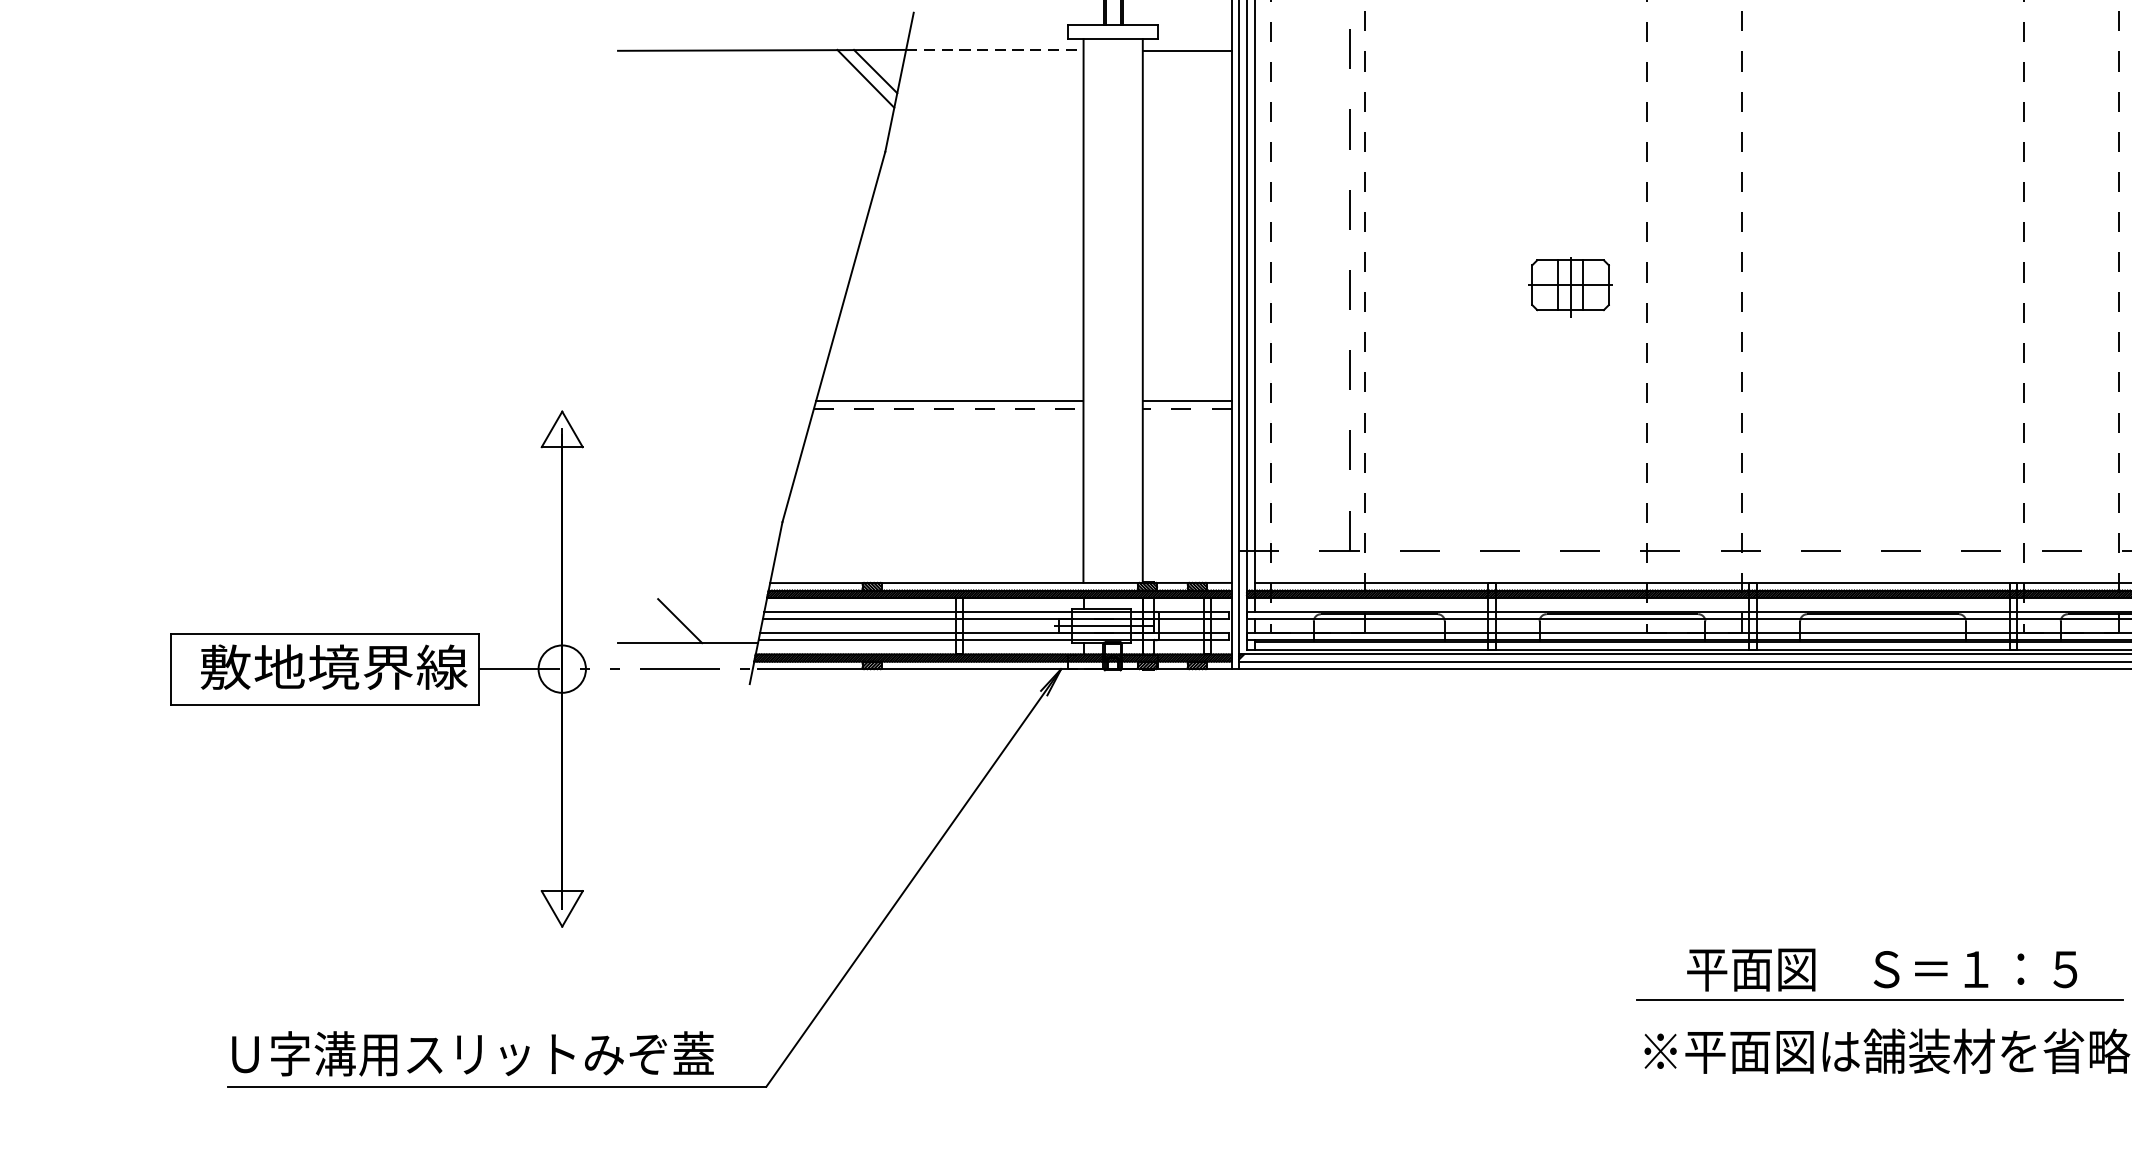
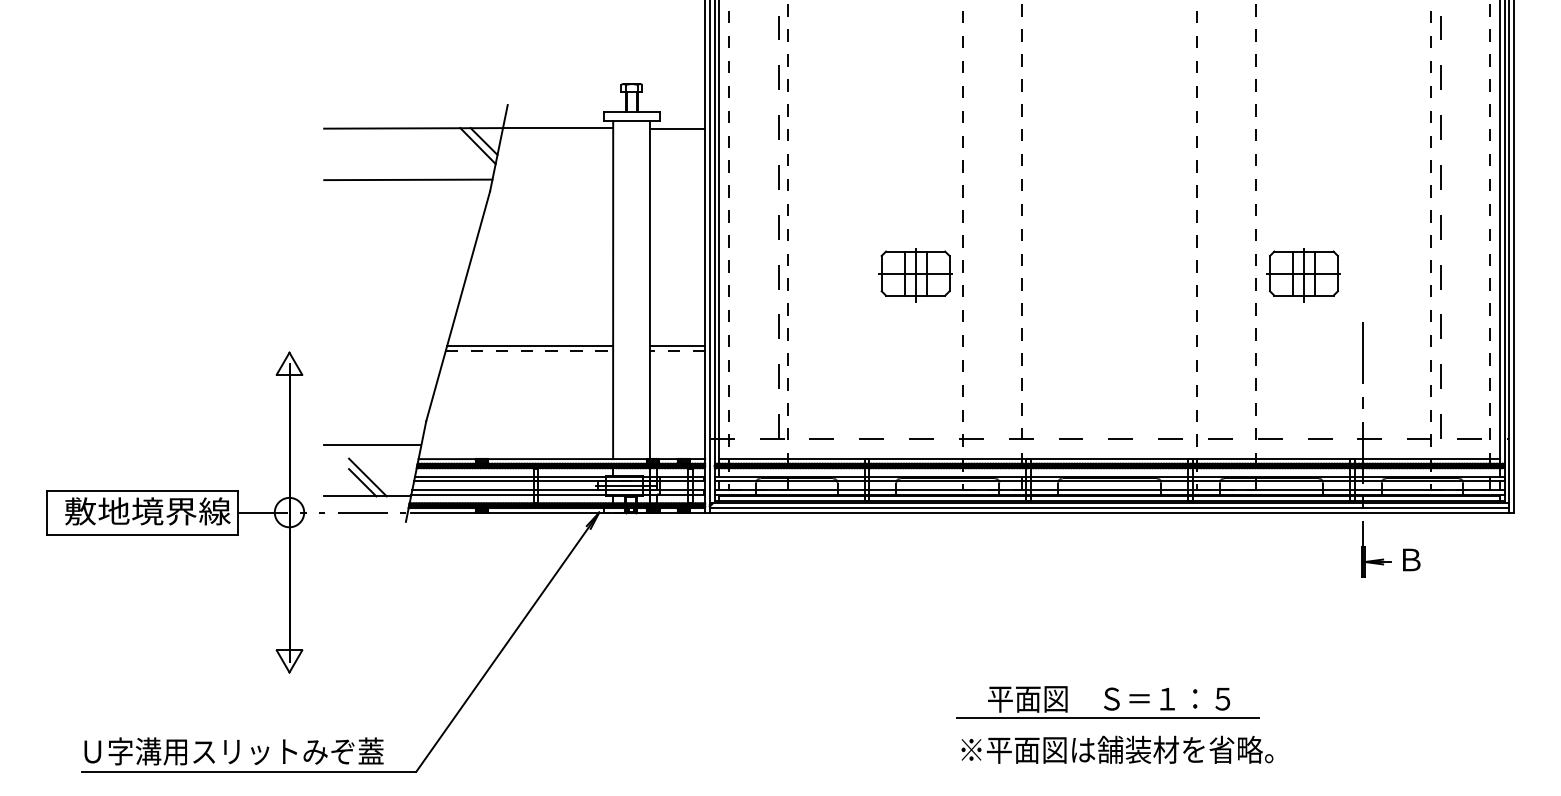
line: (995, 50) -> (558, 128), dashed -> solid
line: (753, 132) -> (408, 179), added
part: (1570, 287) -> (915, 275), size x1.43
line: (695, 559) -> (372, 444), added
line: (687, 612) -> (367, 477), added

